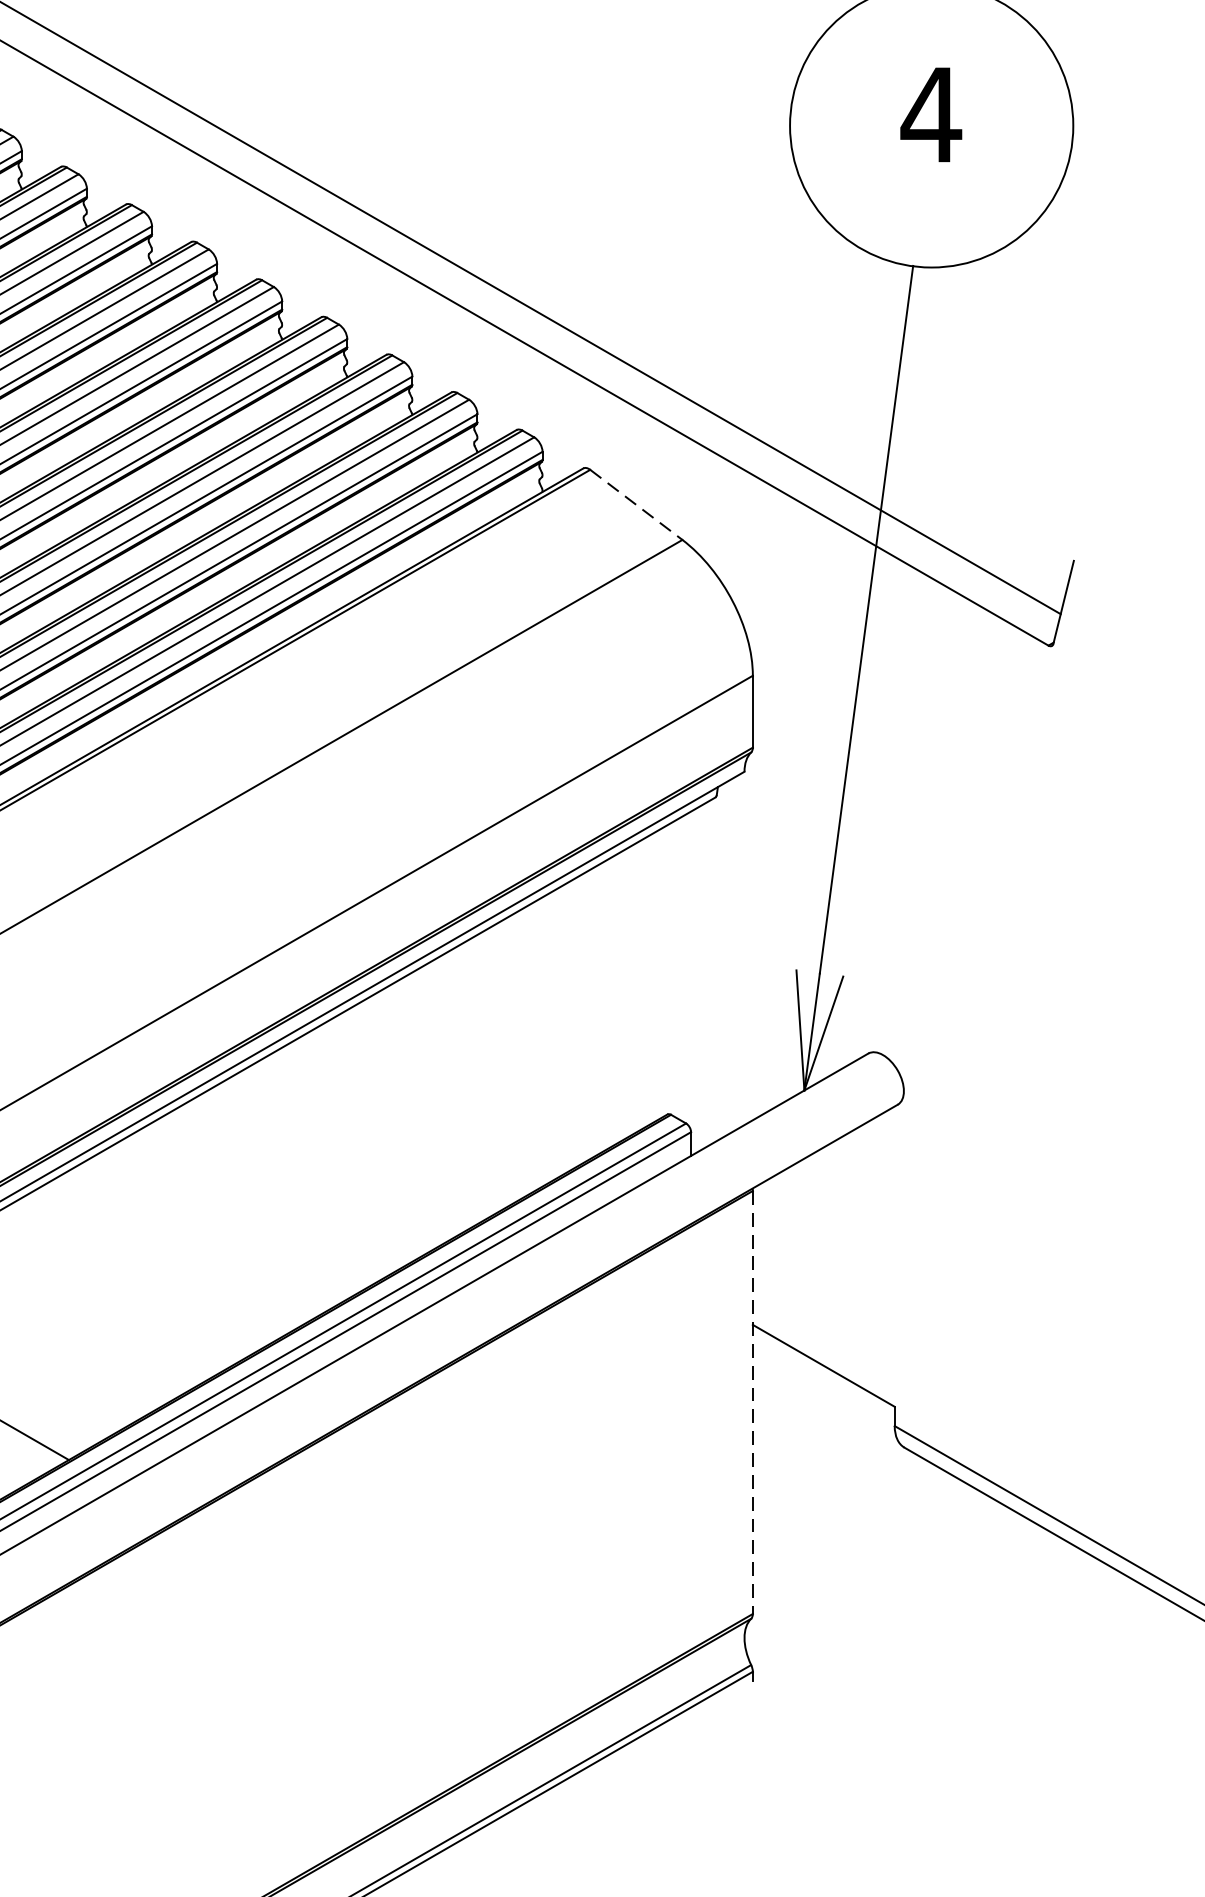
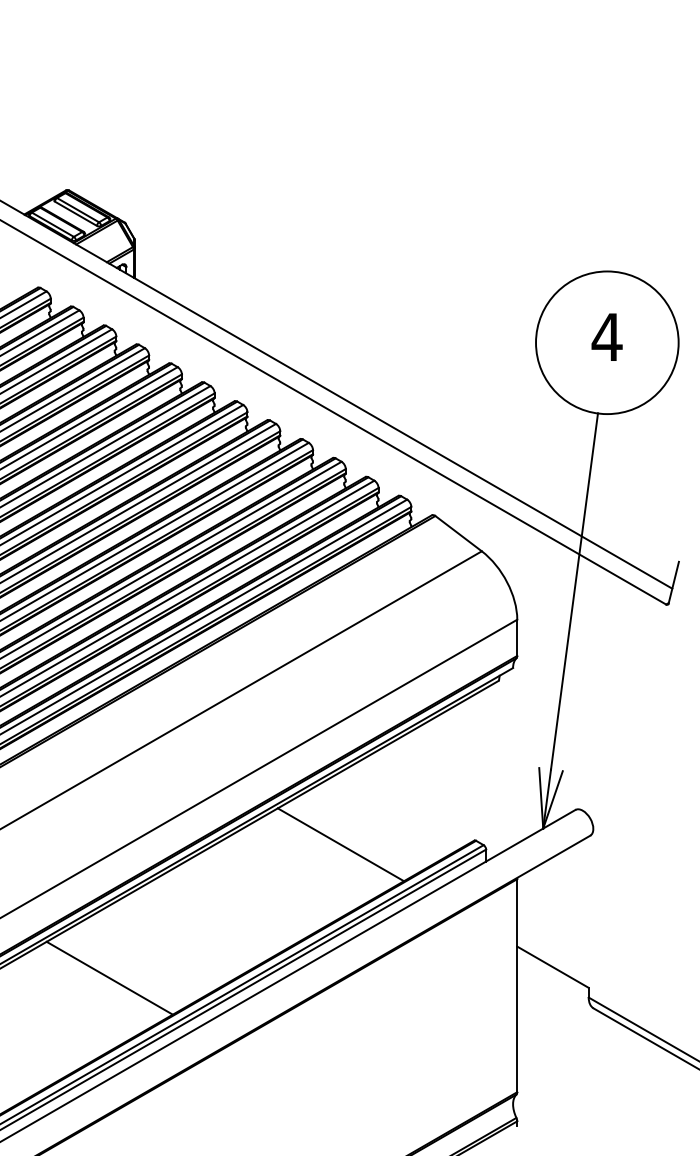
line: (638, 504) -> (459, 533), dashed -> solid
line: (401, 1122) -> (340, 844), added
line: (753, 1402) -> (517, 985), dashed -> solid

